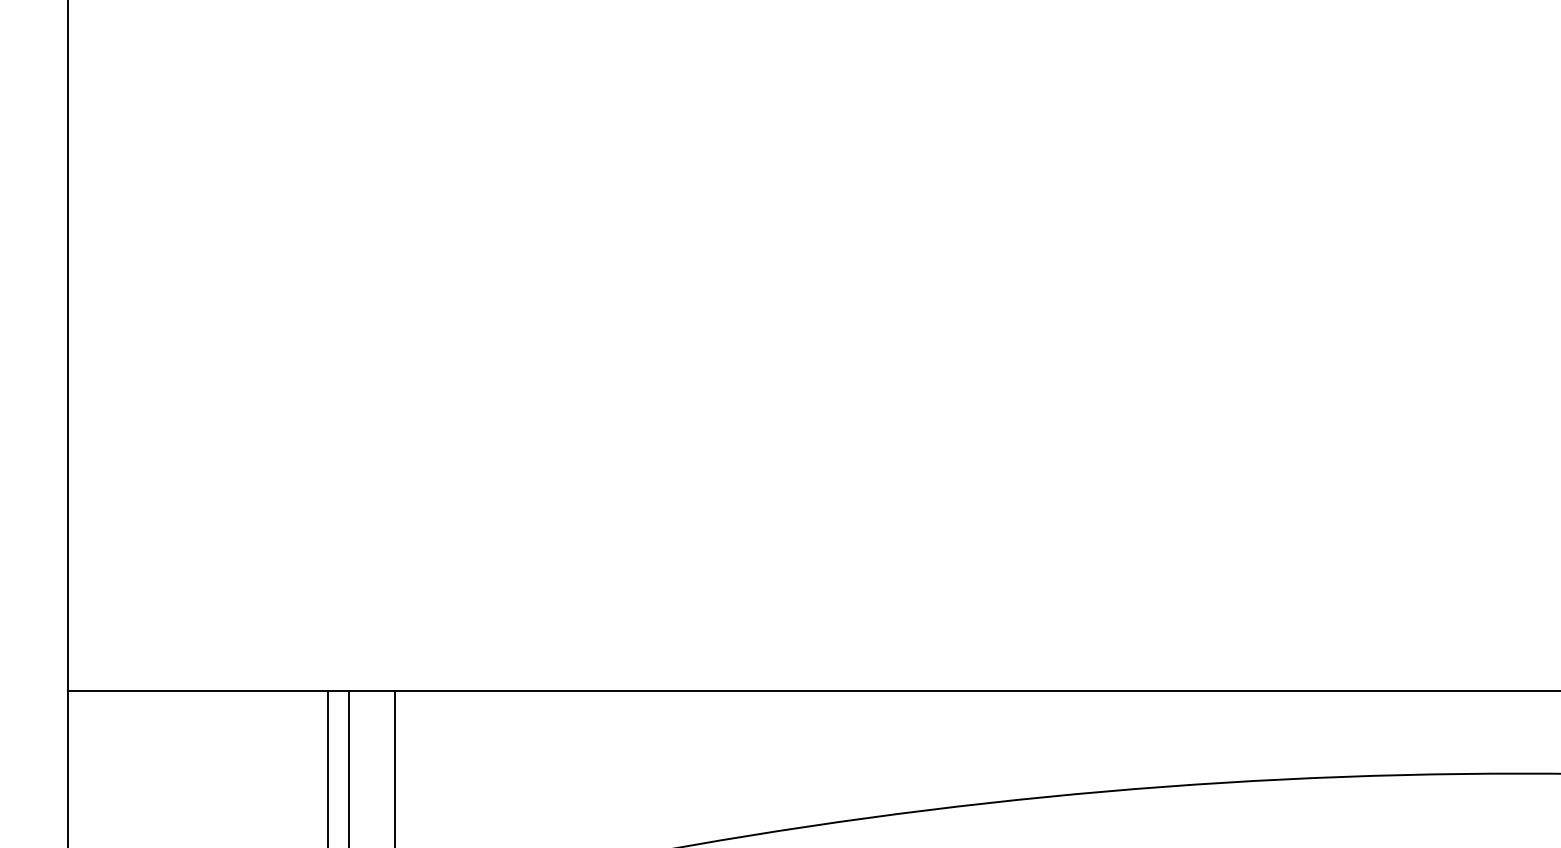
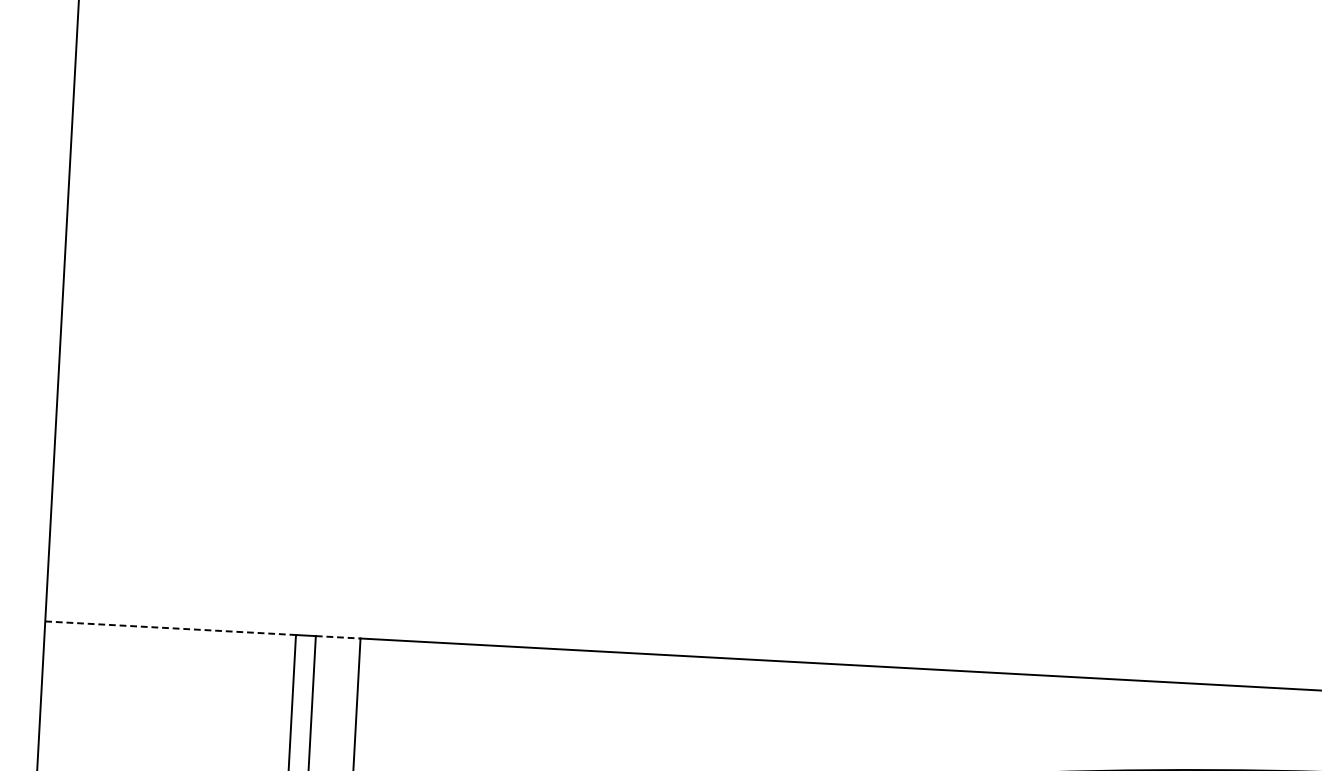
line: (198, 691) -> (170, 628), solid -> dashed
line: (372, 691) -> (338, 637), solid -> dashed

